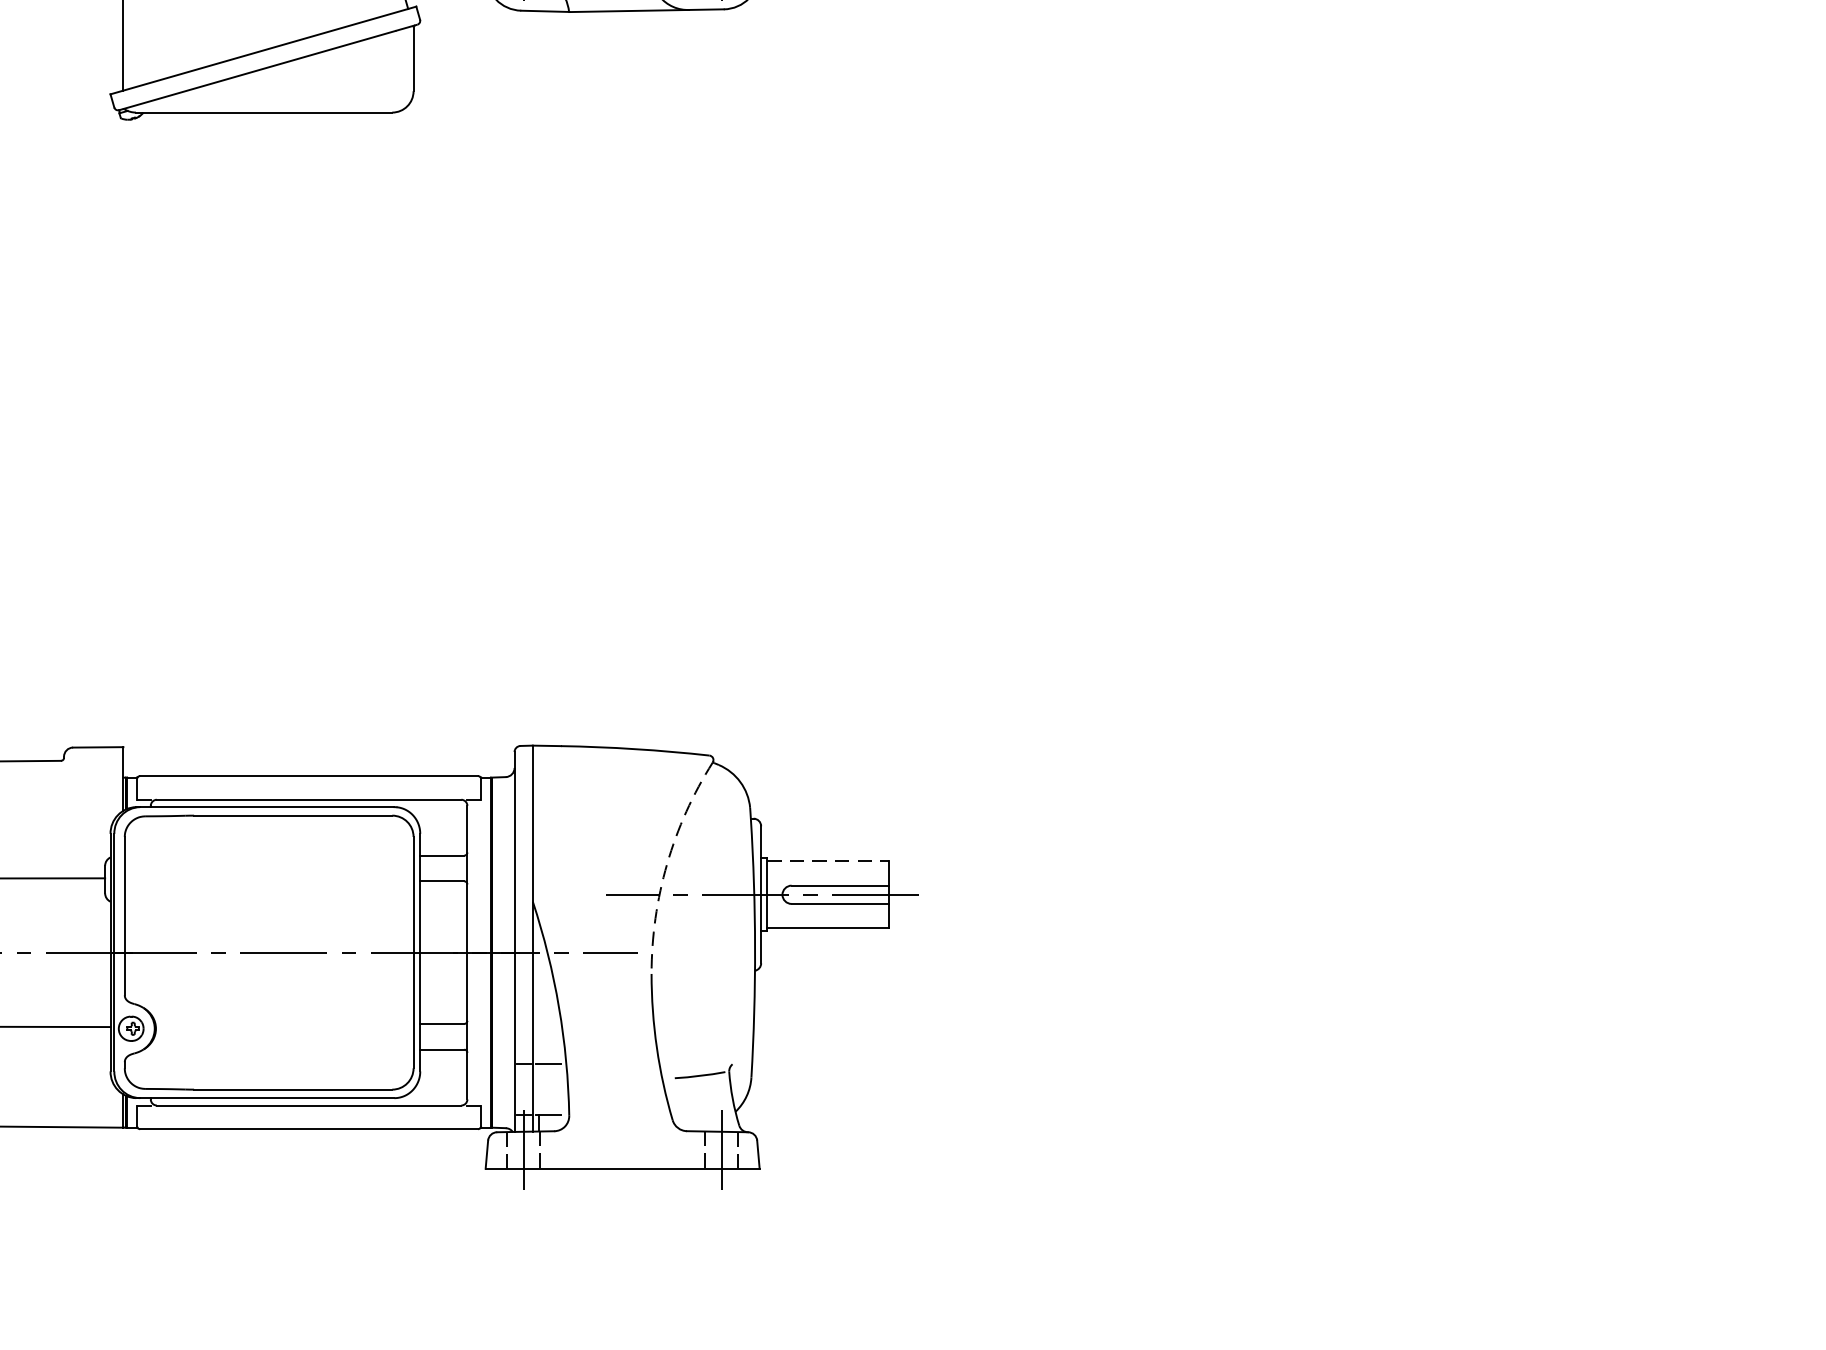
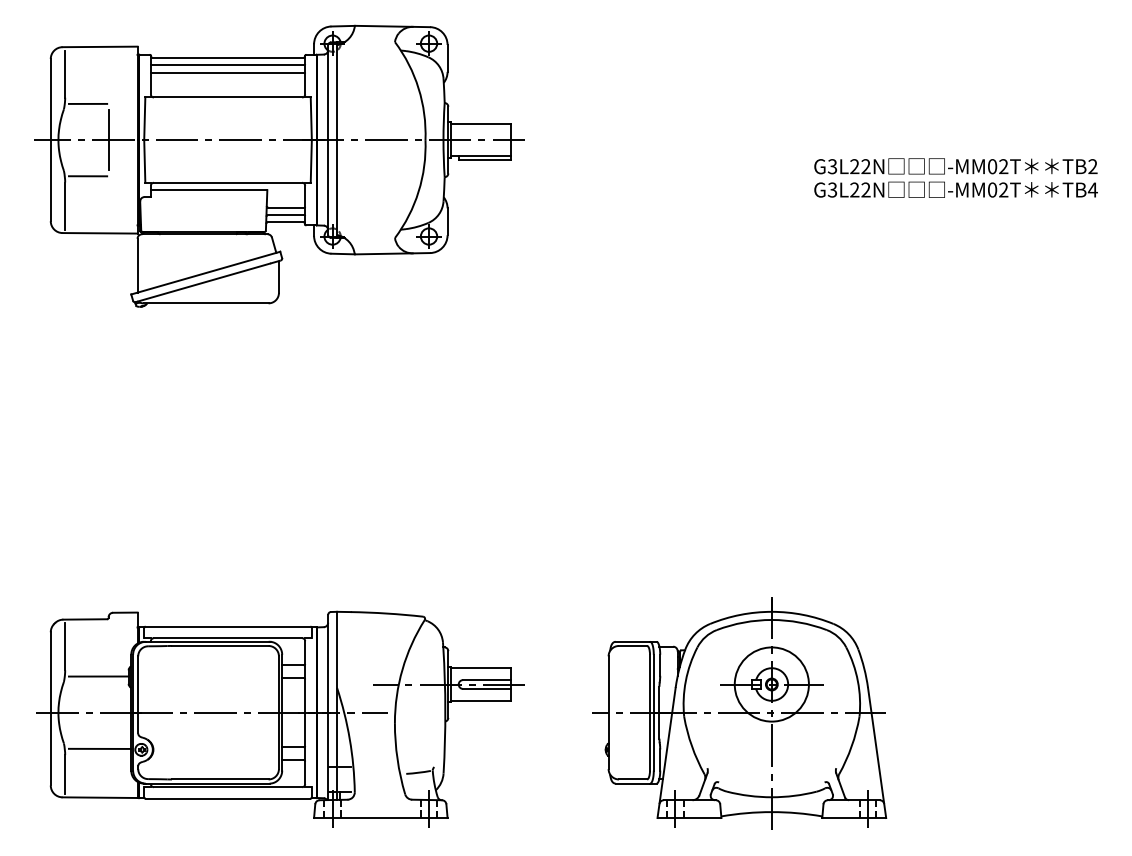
line: (827, 861) -> (480, 668), dashed -> solid
arc: (667, 863) -> (402, 669), dashed -> solid
part: (1358, 954) -> (739, 713), added

